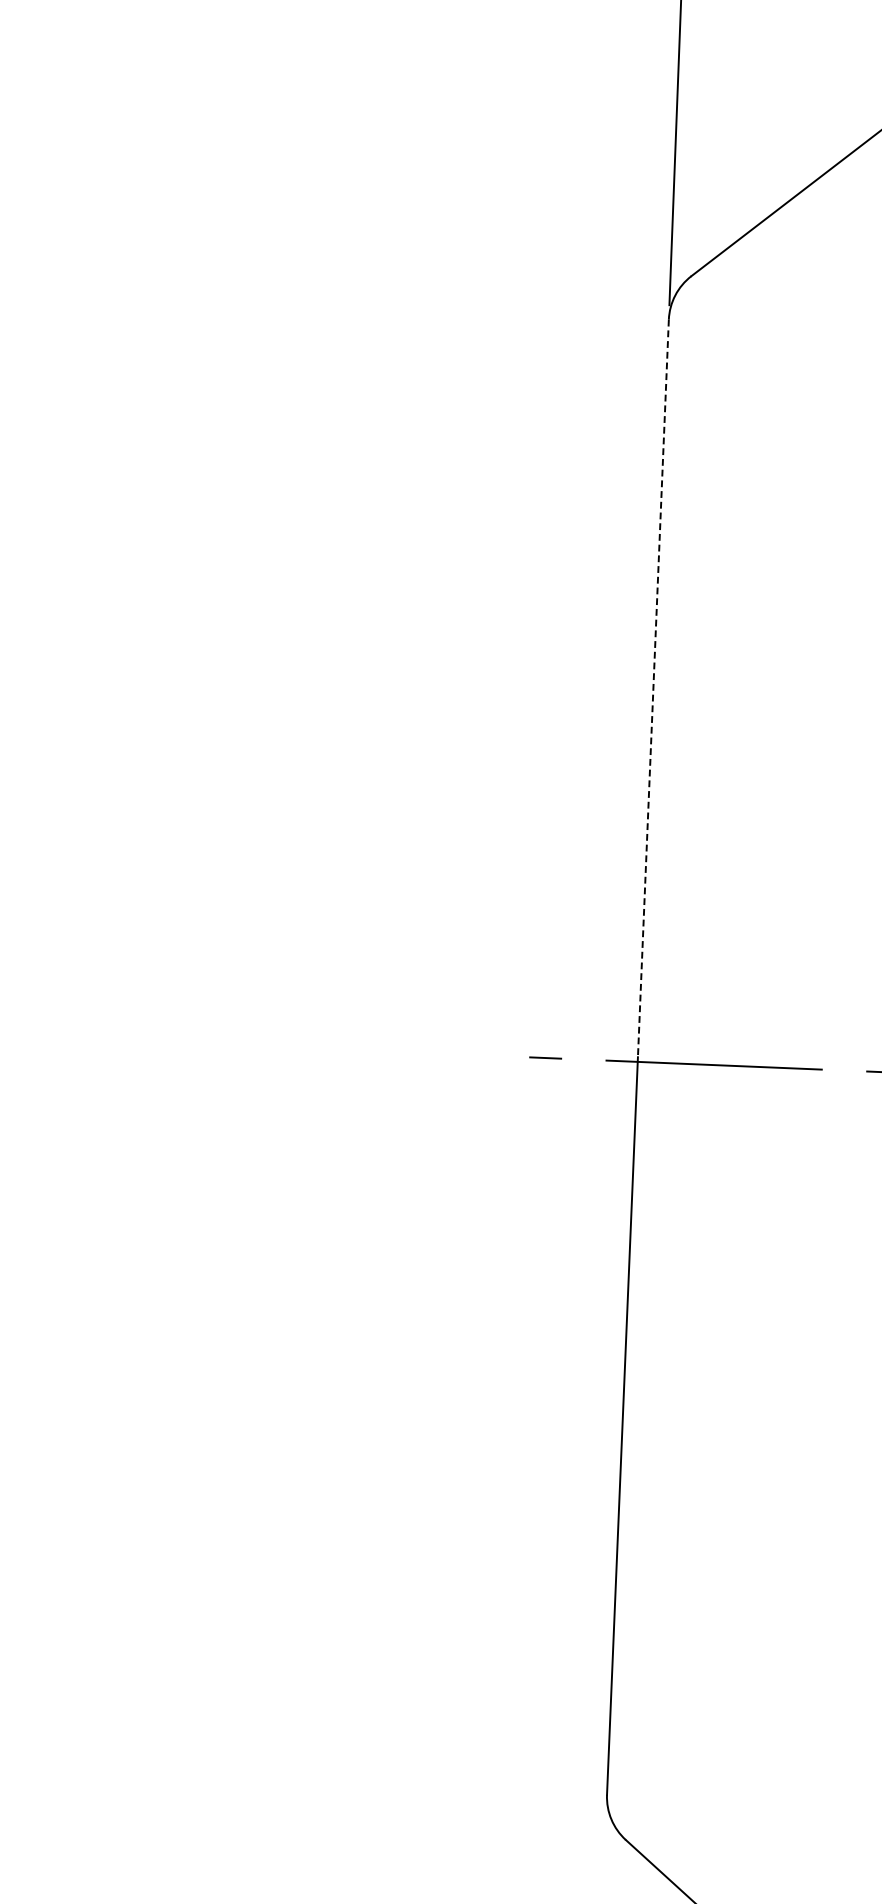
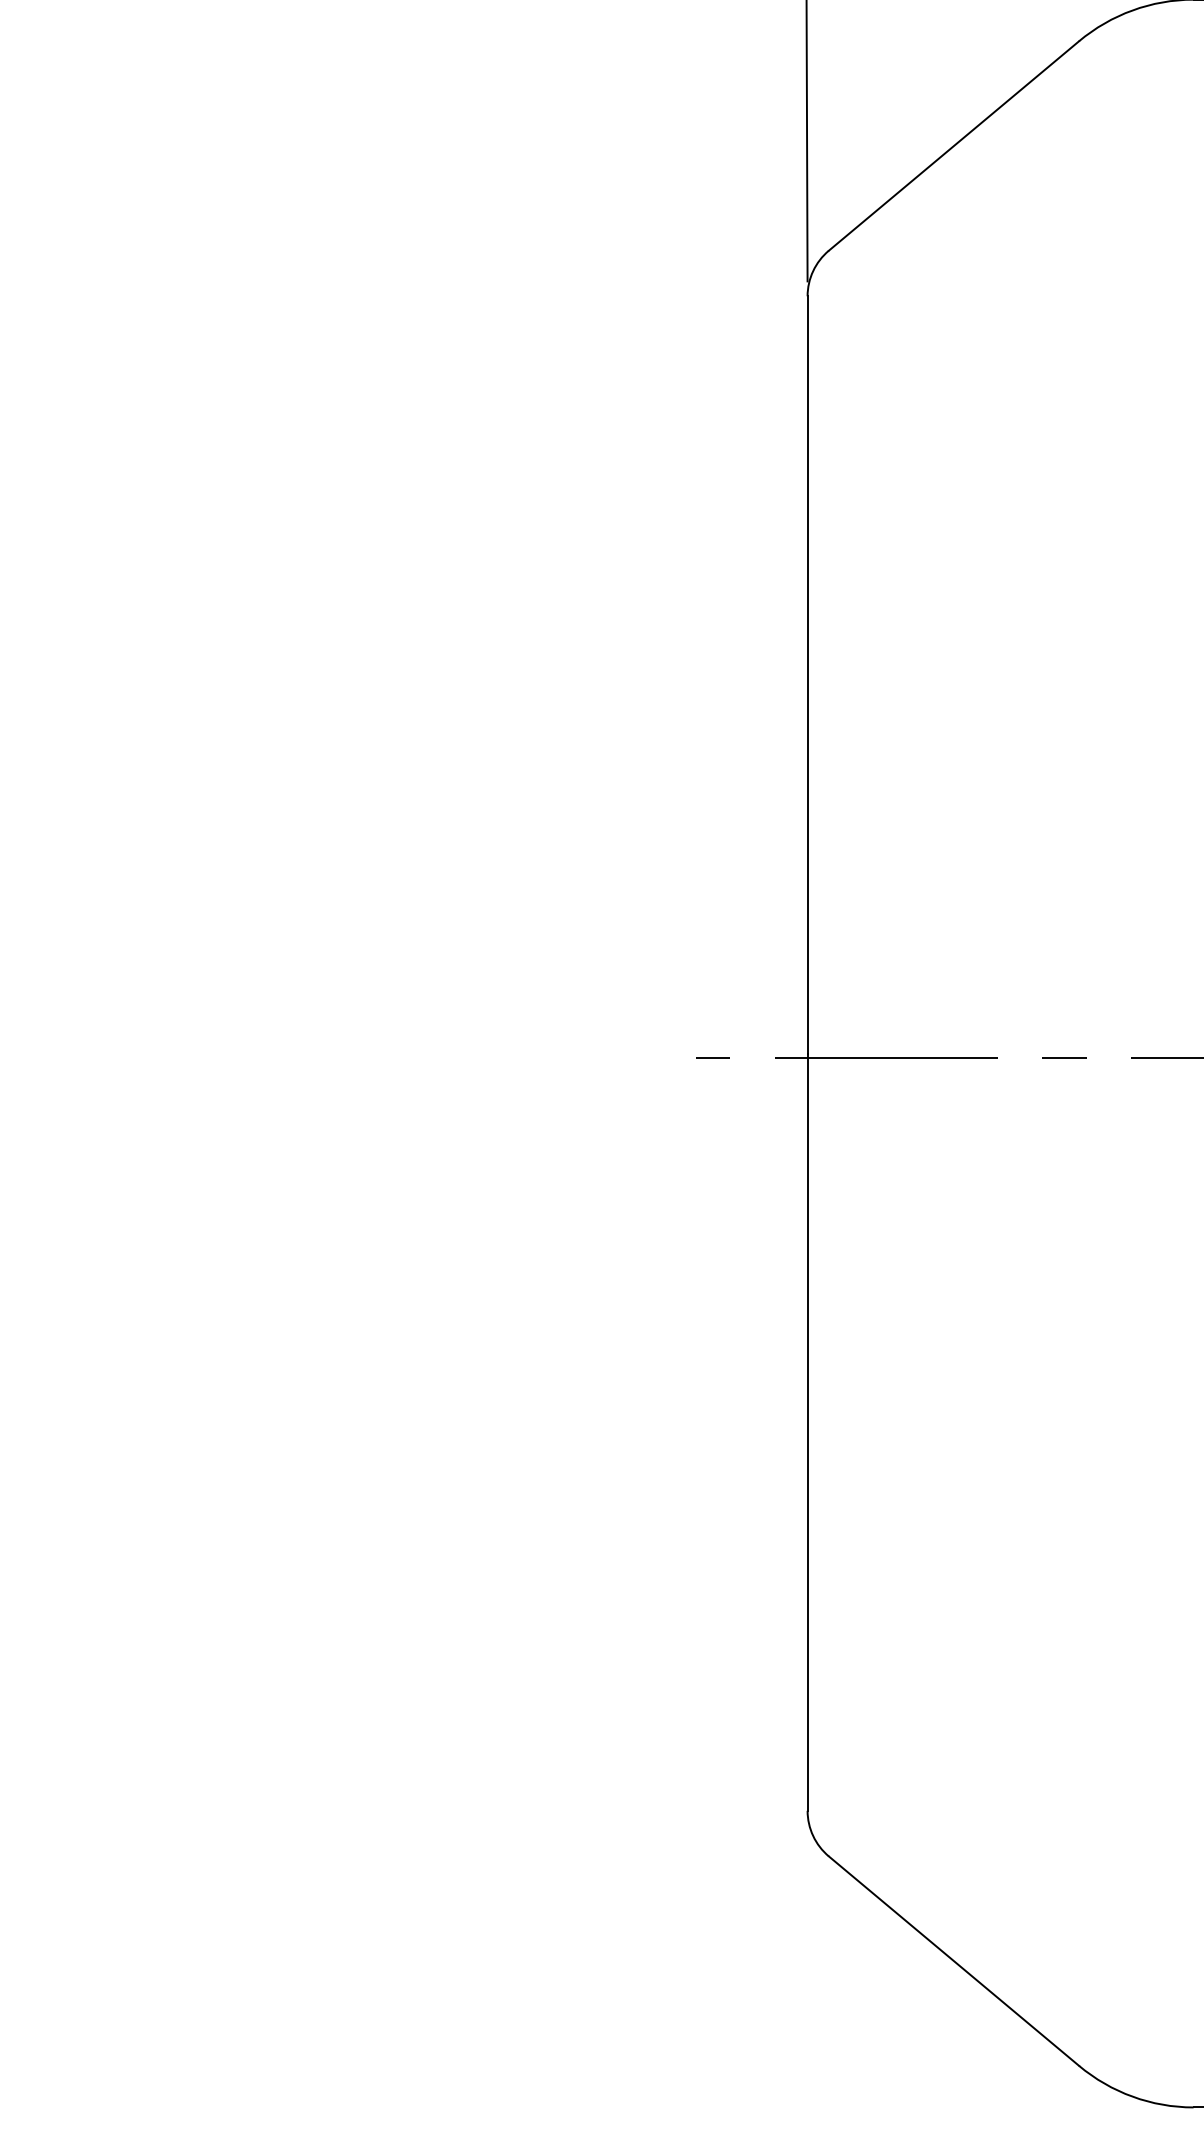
line: (653, 688) -> (807, 674), dashed -> solid

